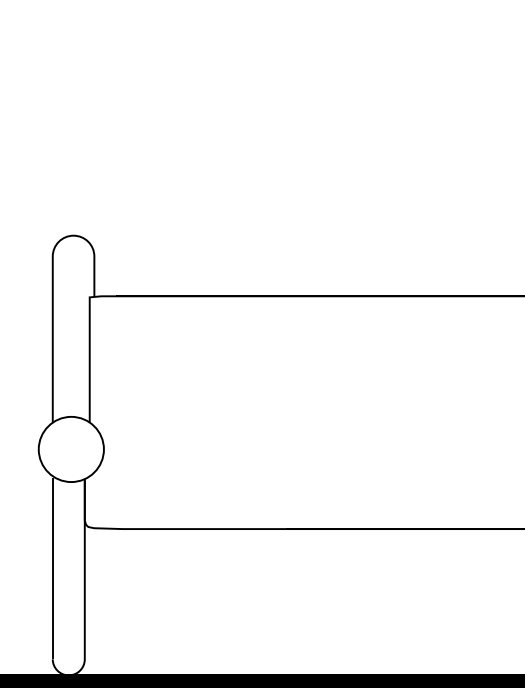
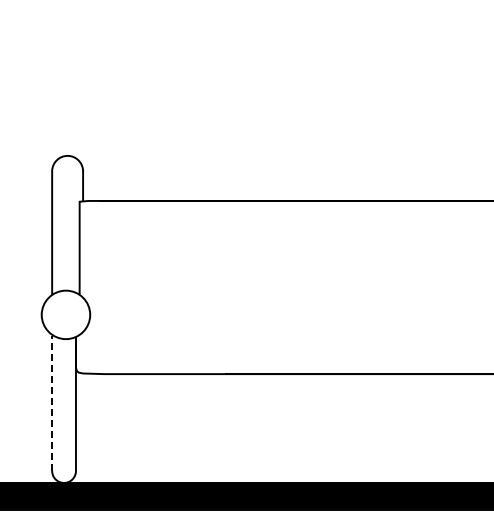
line: (53, 568) -> (52, 403), solid -> dashed

